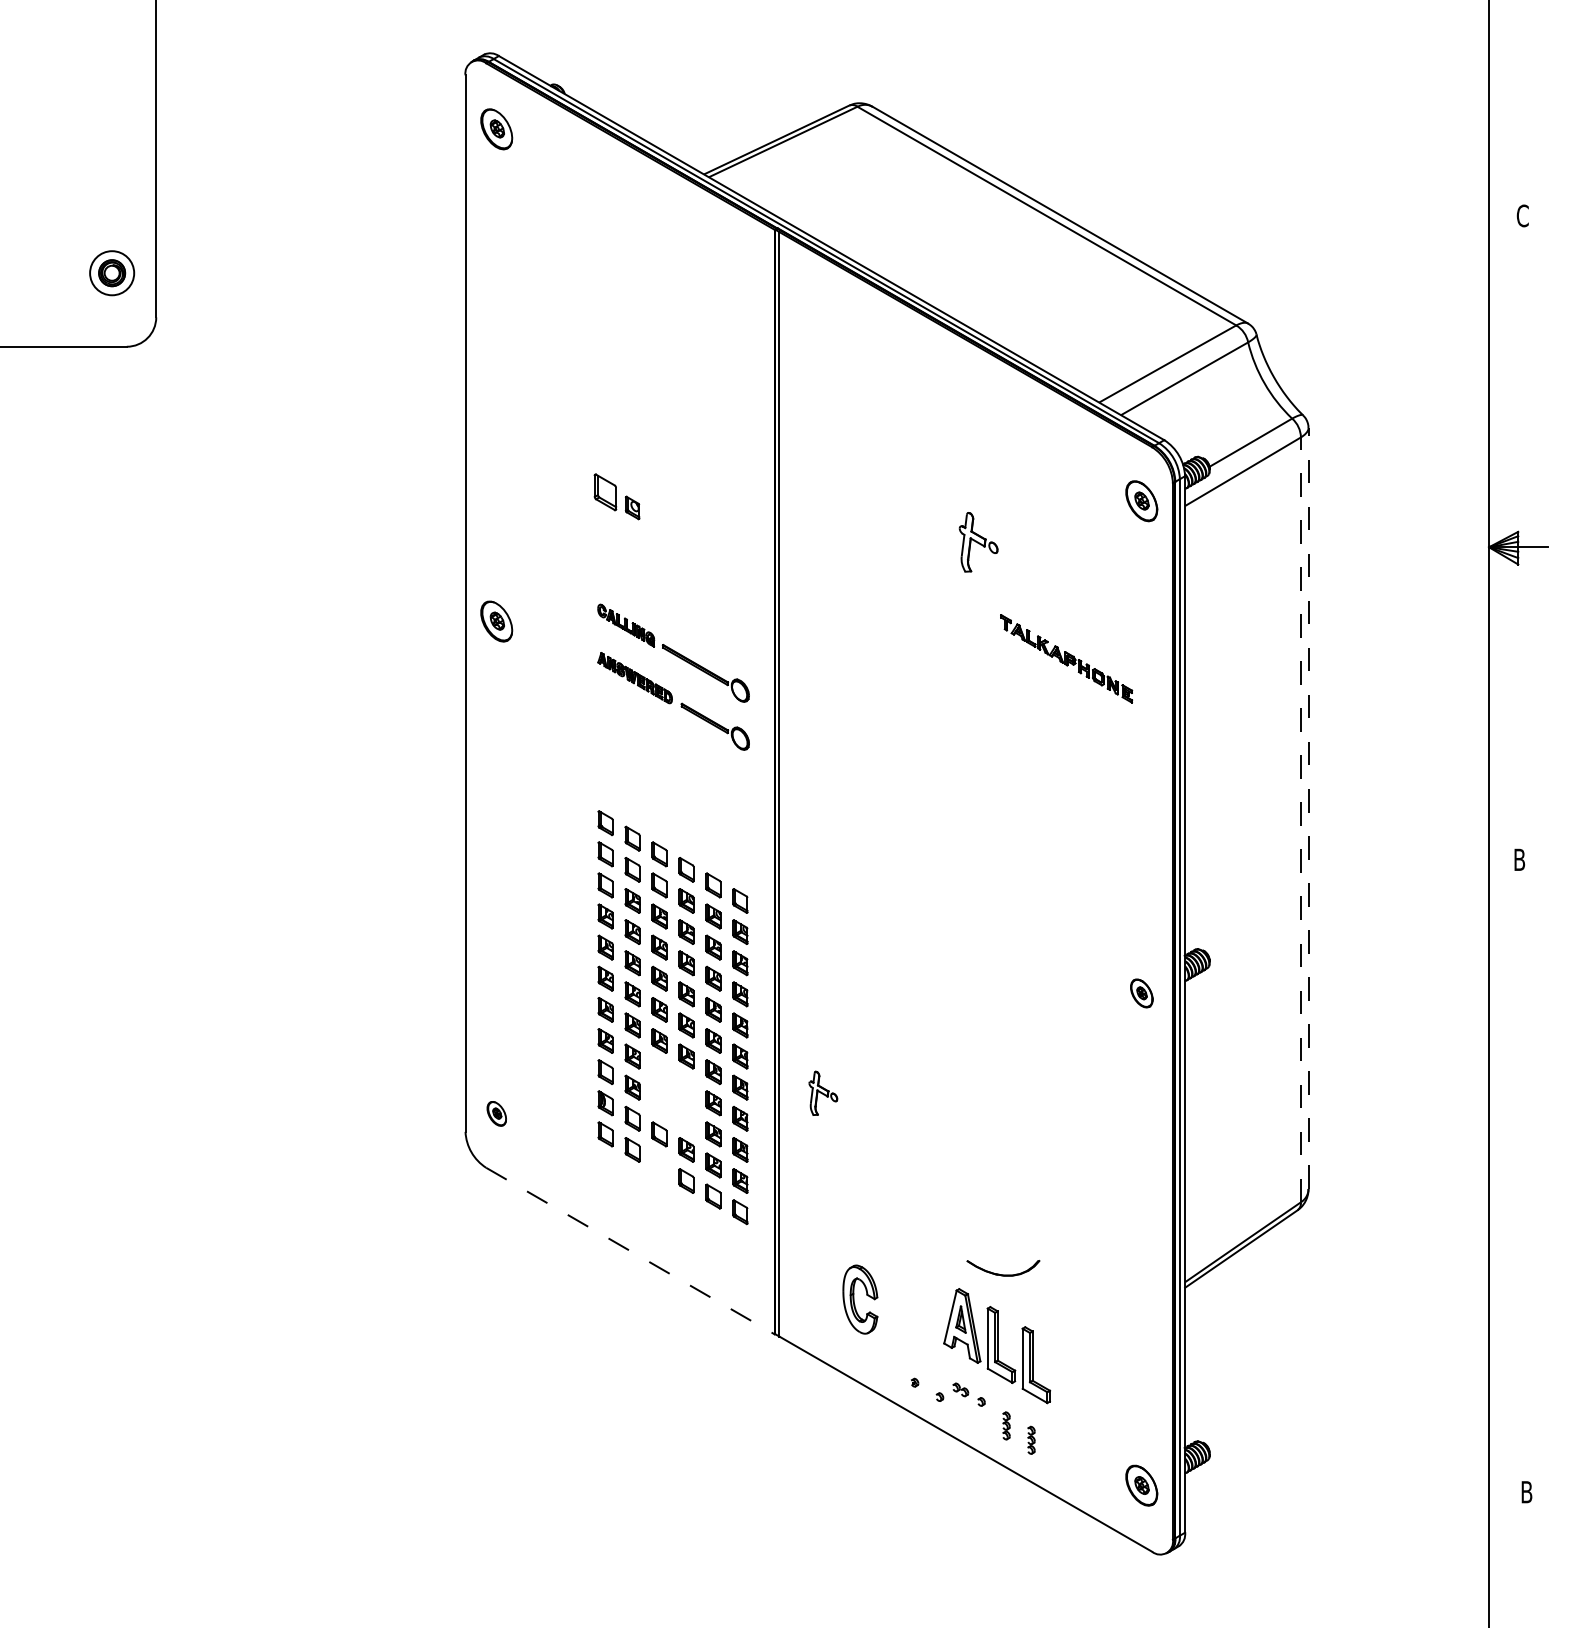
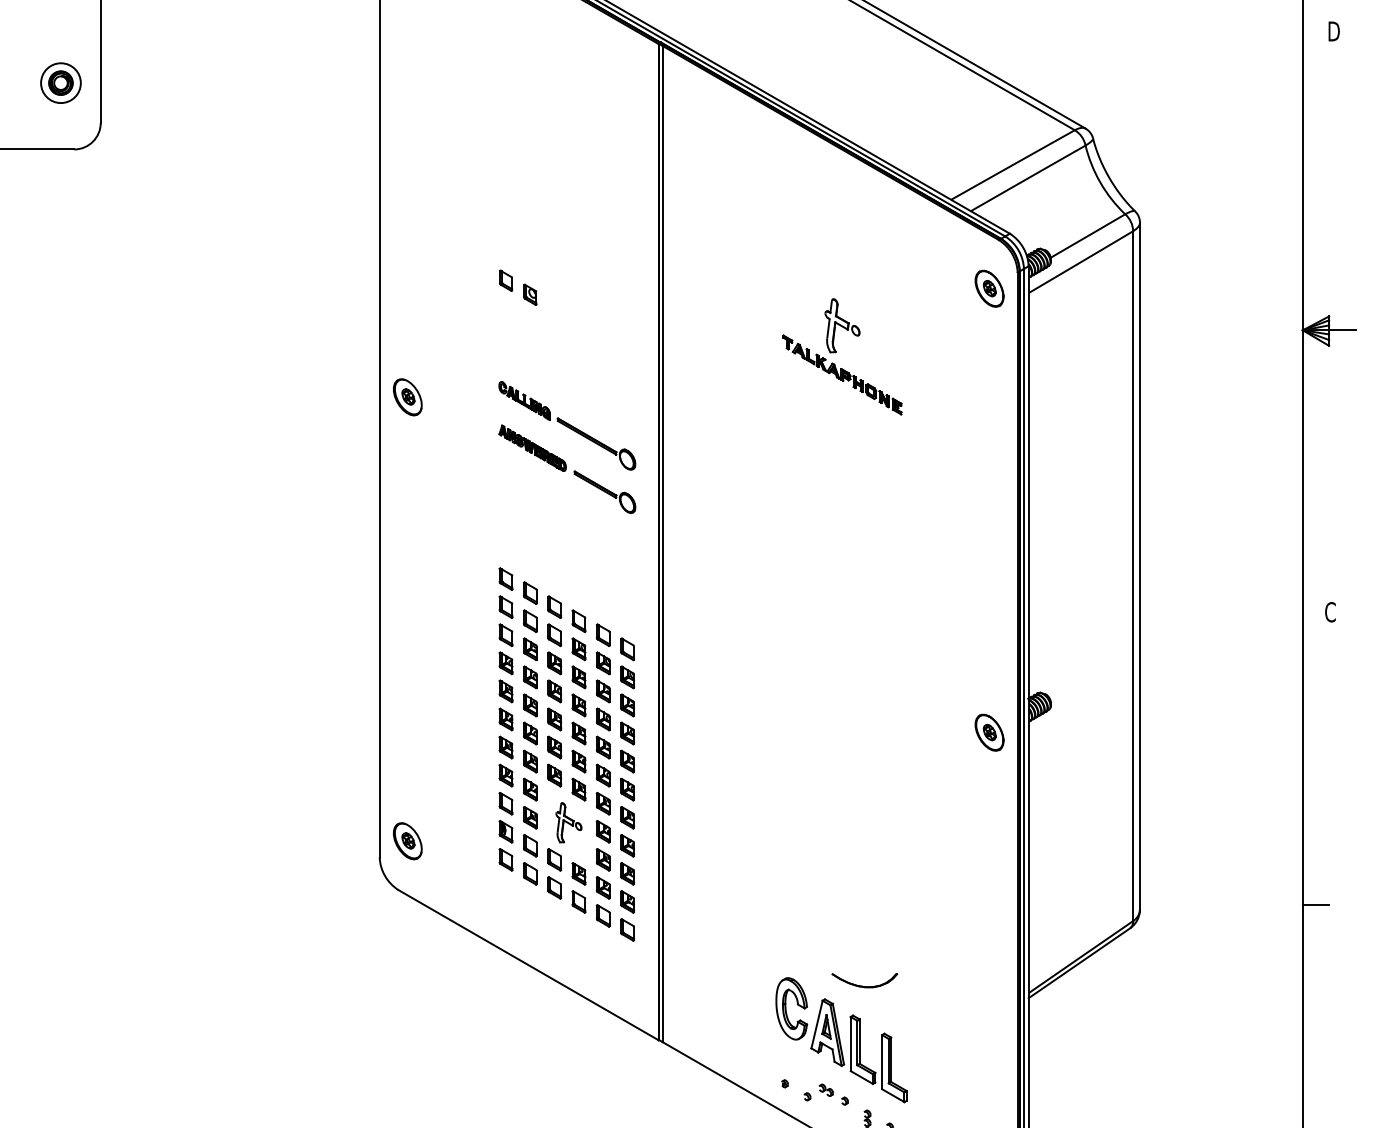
text: (1523, 215) -> (1333, 31), C -> D
part: (605, 492) -> (505, 280), size x0.62
part: (1066, 658) -> (842, 374), moved
line: (1308, 808) -> (1139, 565), dashed -> solid
line: (1300, 819) -> (1132, 575), dashed -> solid
text: (1519, 859) -> (1330, 611), B -> C
part: (1141, 993) -> (989, 732), size x1.43
part: (823, 1092) -> (569, 822), moved
part: (496, 1113) -> (407, 841), size x1.67
part: (659, 1165) -> (554, 887), added
line: (1503, 1184) -> (1315, 905), added
line: (630, 1251) -> (528, 965), dashed -> solid
part: (860, 1299) -> (791, 1008), moved

